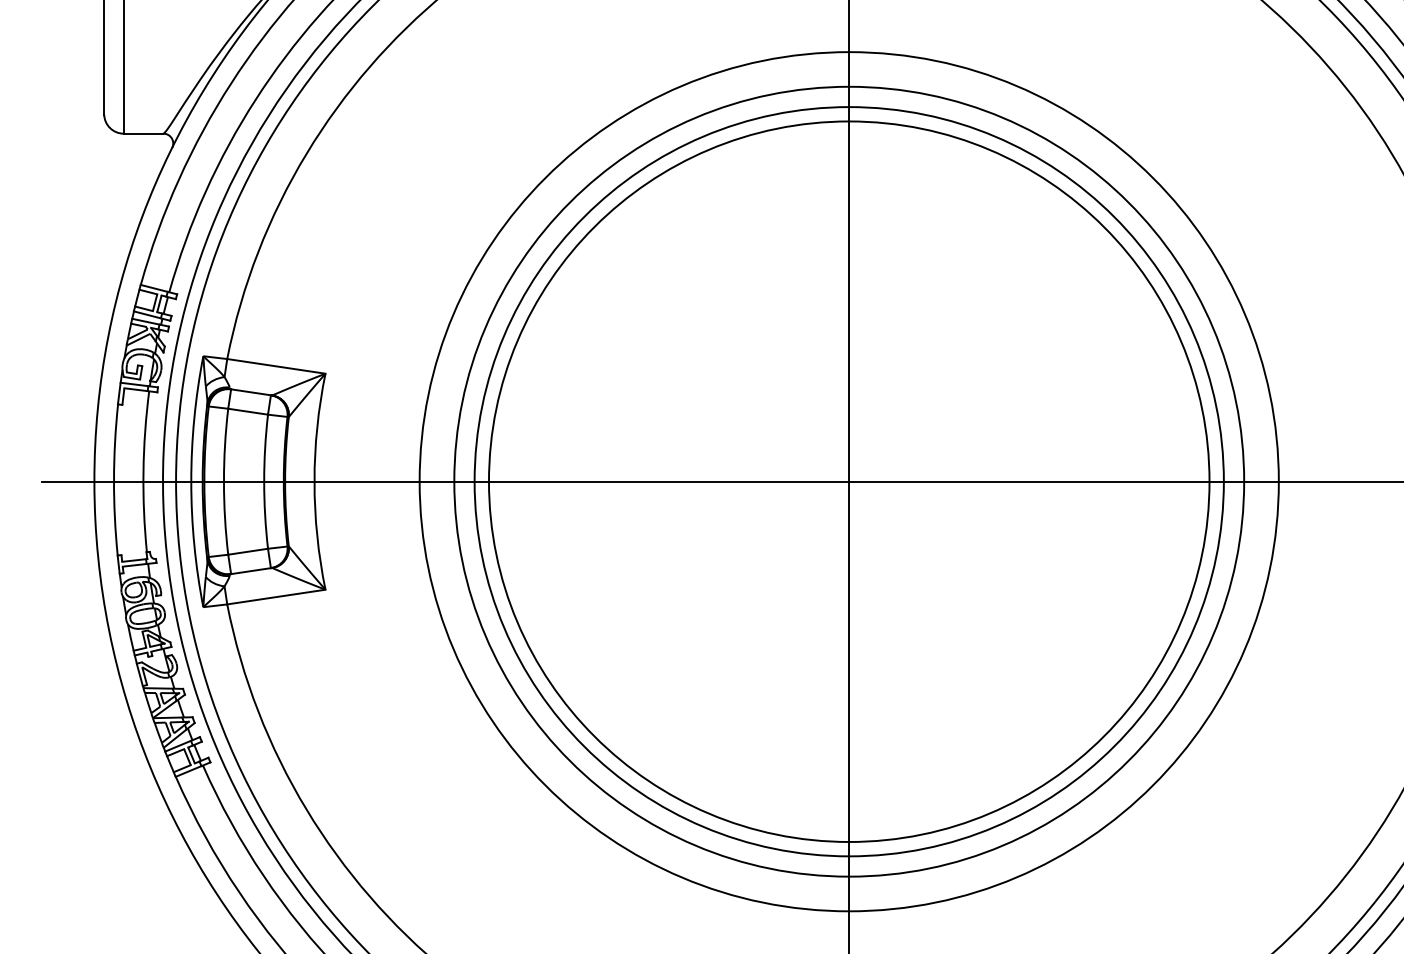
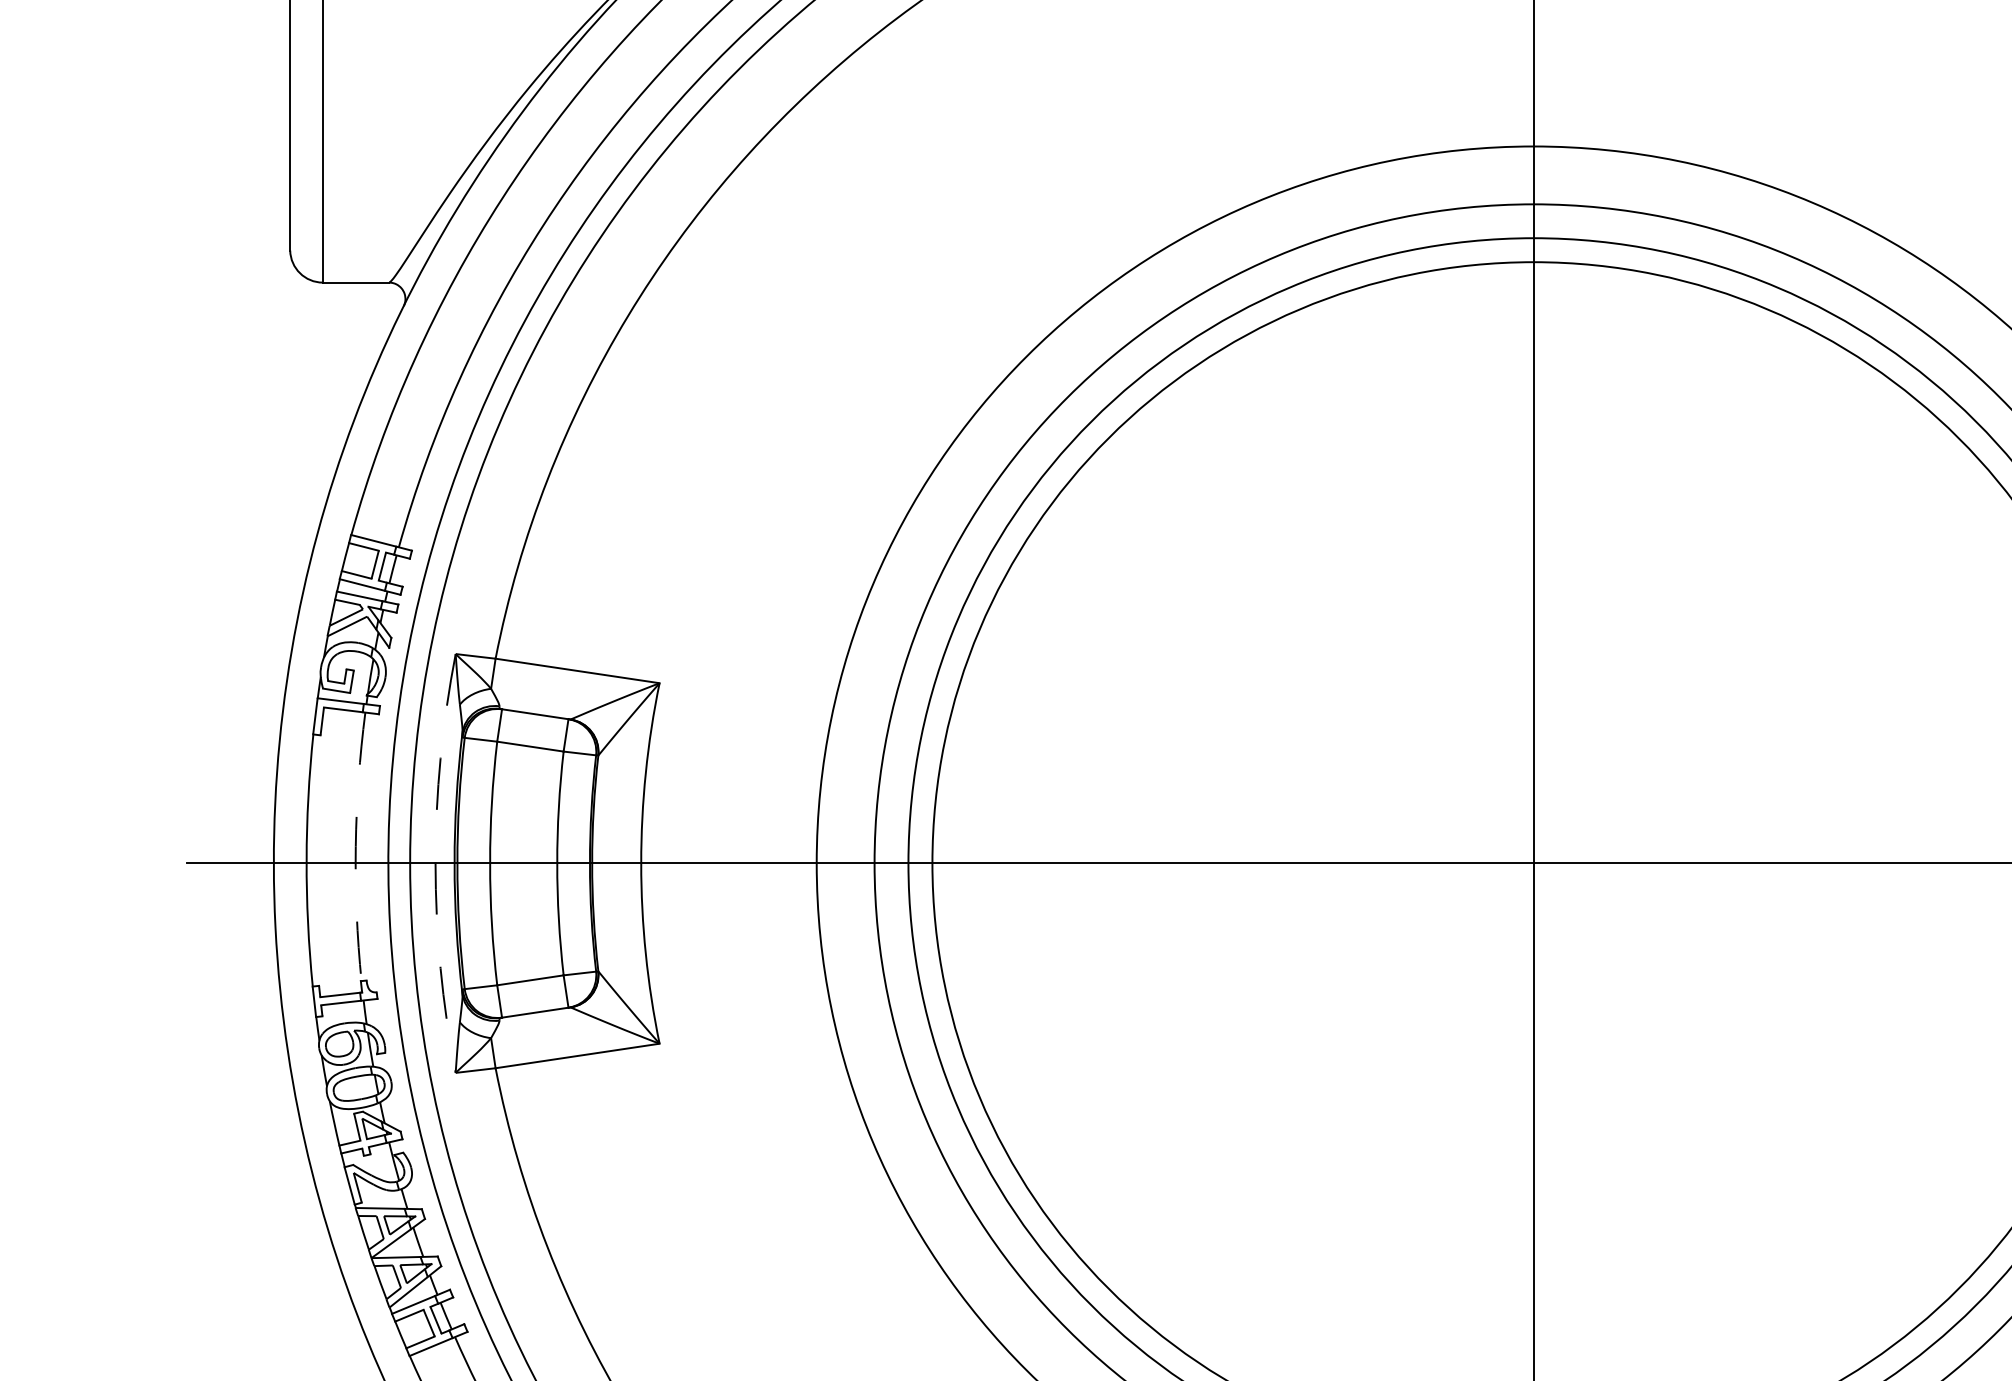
arc: (143, 471) -> (355, 846), solid -> dashed
arc: (191, 481) -> (435, 863), solid -> dashed

